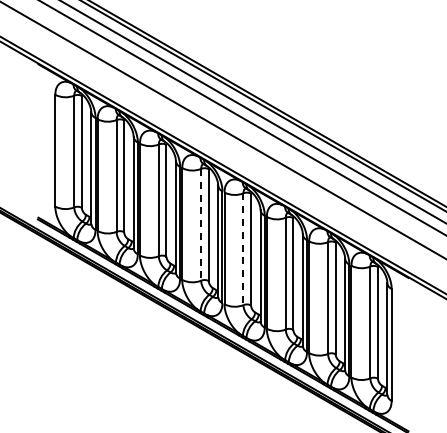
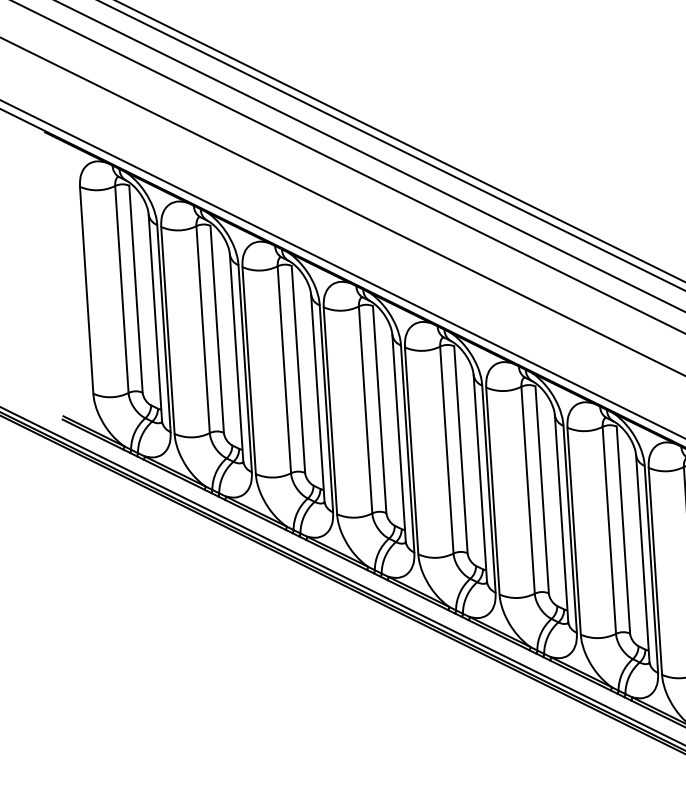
line: (201, 224) -> (366, 409), dashed -> solid
line: (243, 249) -> (446, 450), dashed -> solid

